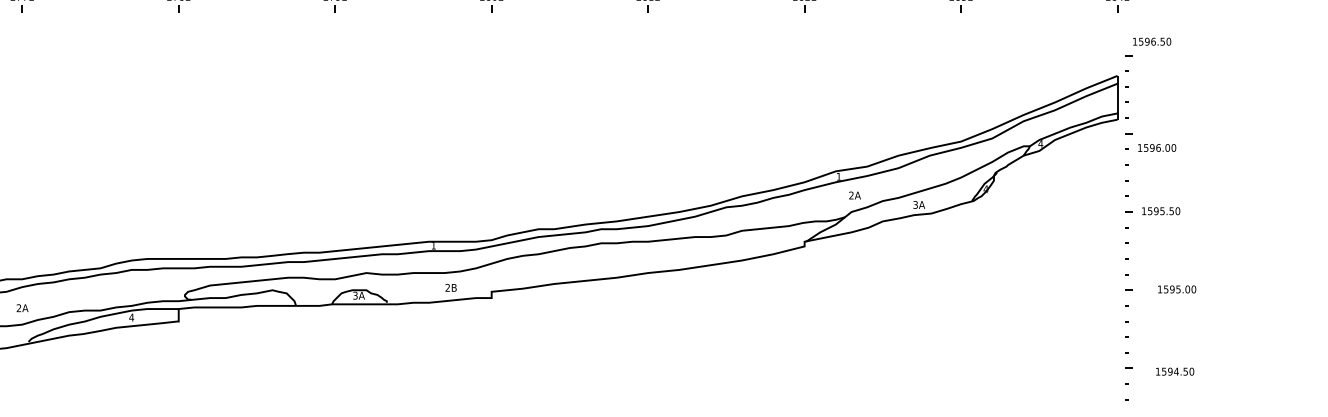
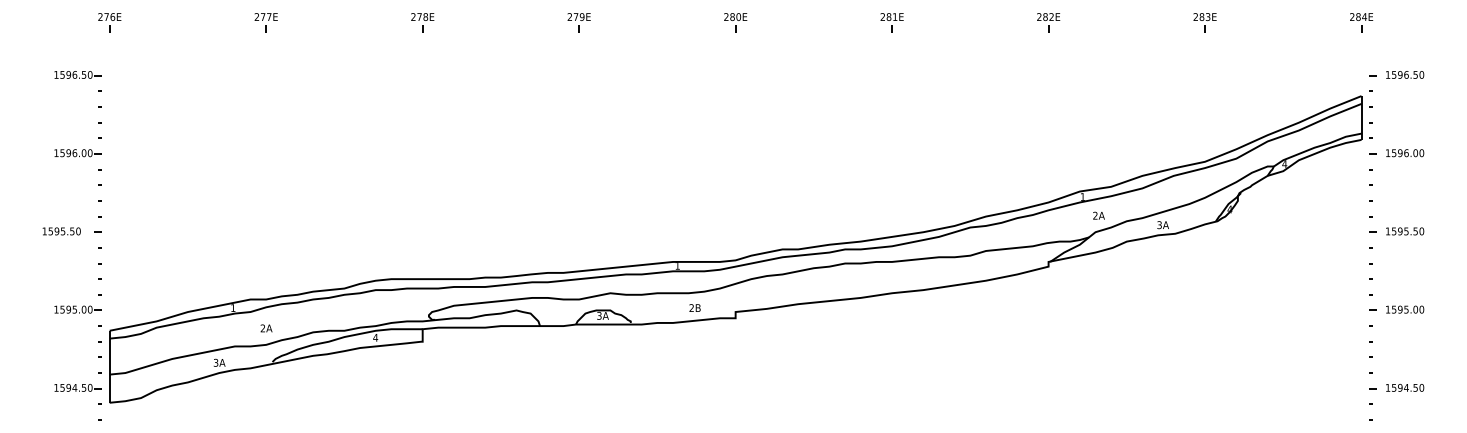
text: (1152, 41) -> (1405, 74), moved
text: (1157, 148) -> (1405, 153), moved
text: (1177, 289) -> (1405, 309), moved
text: (1175, 371) -> (1405, 387), moved

